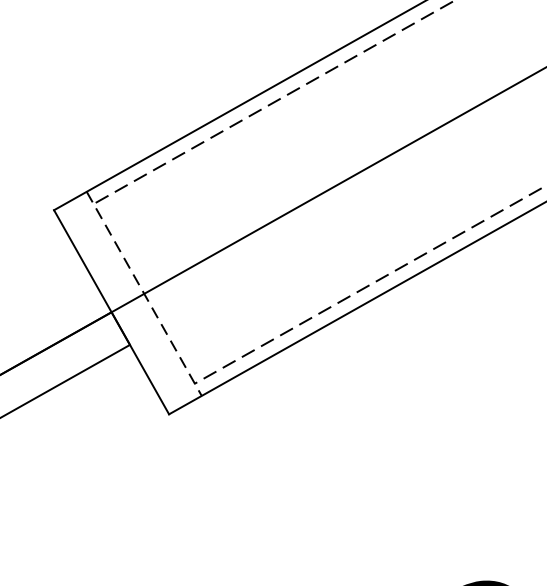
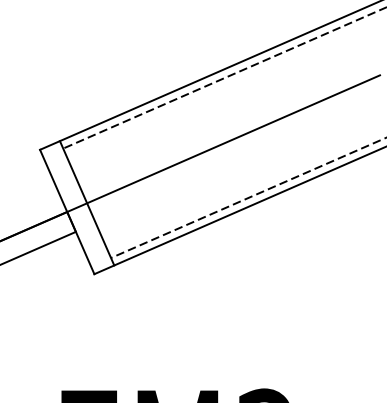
line: (144, 294) -> (87, 203), dashed -> solid

